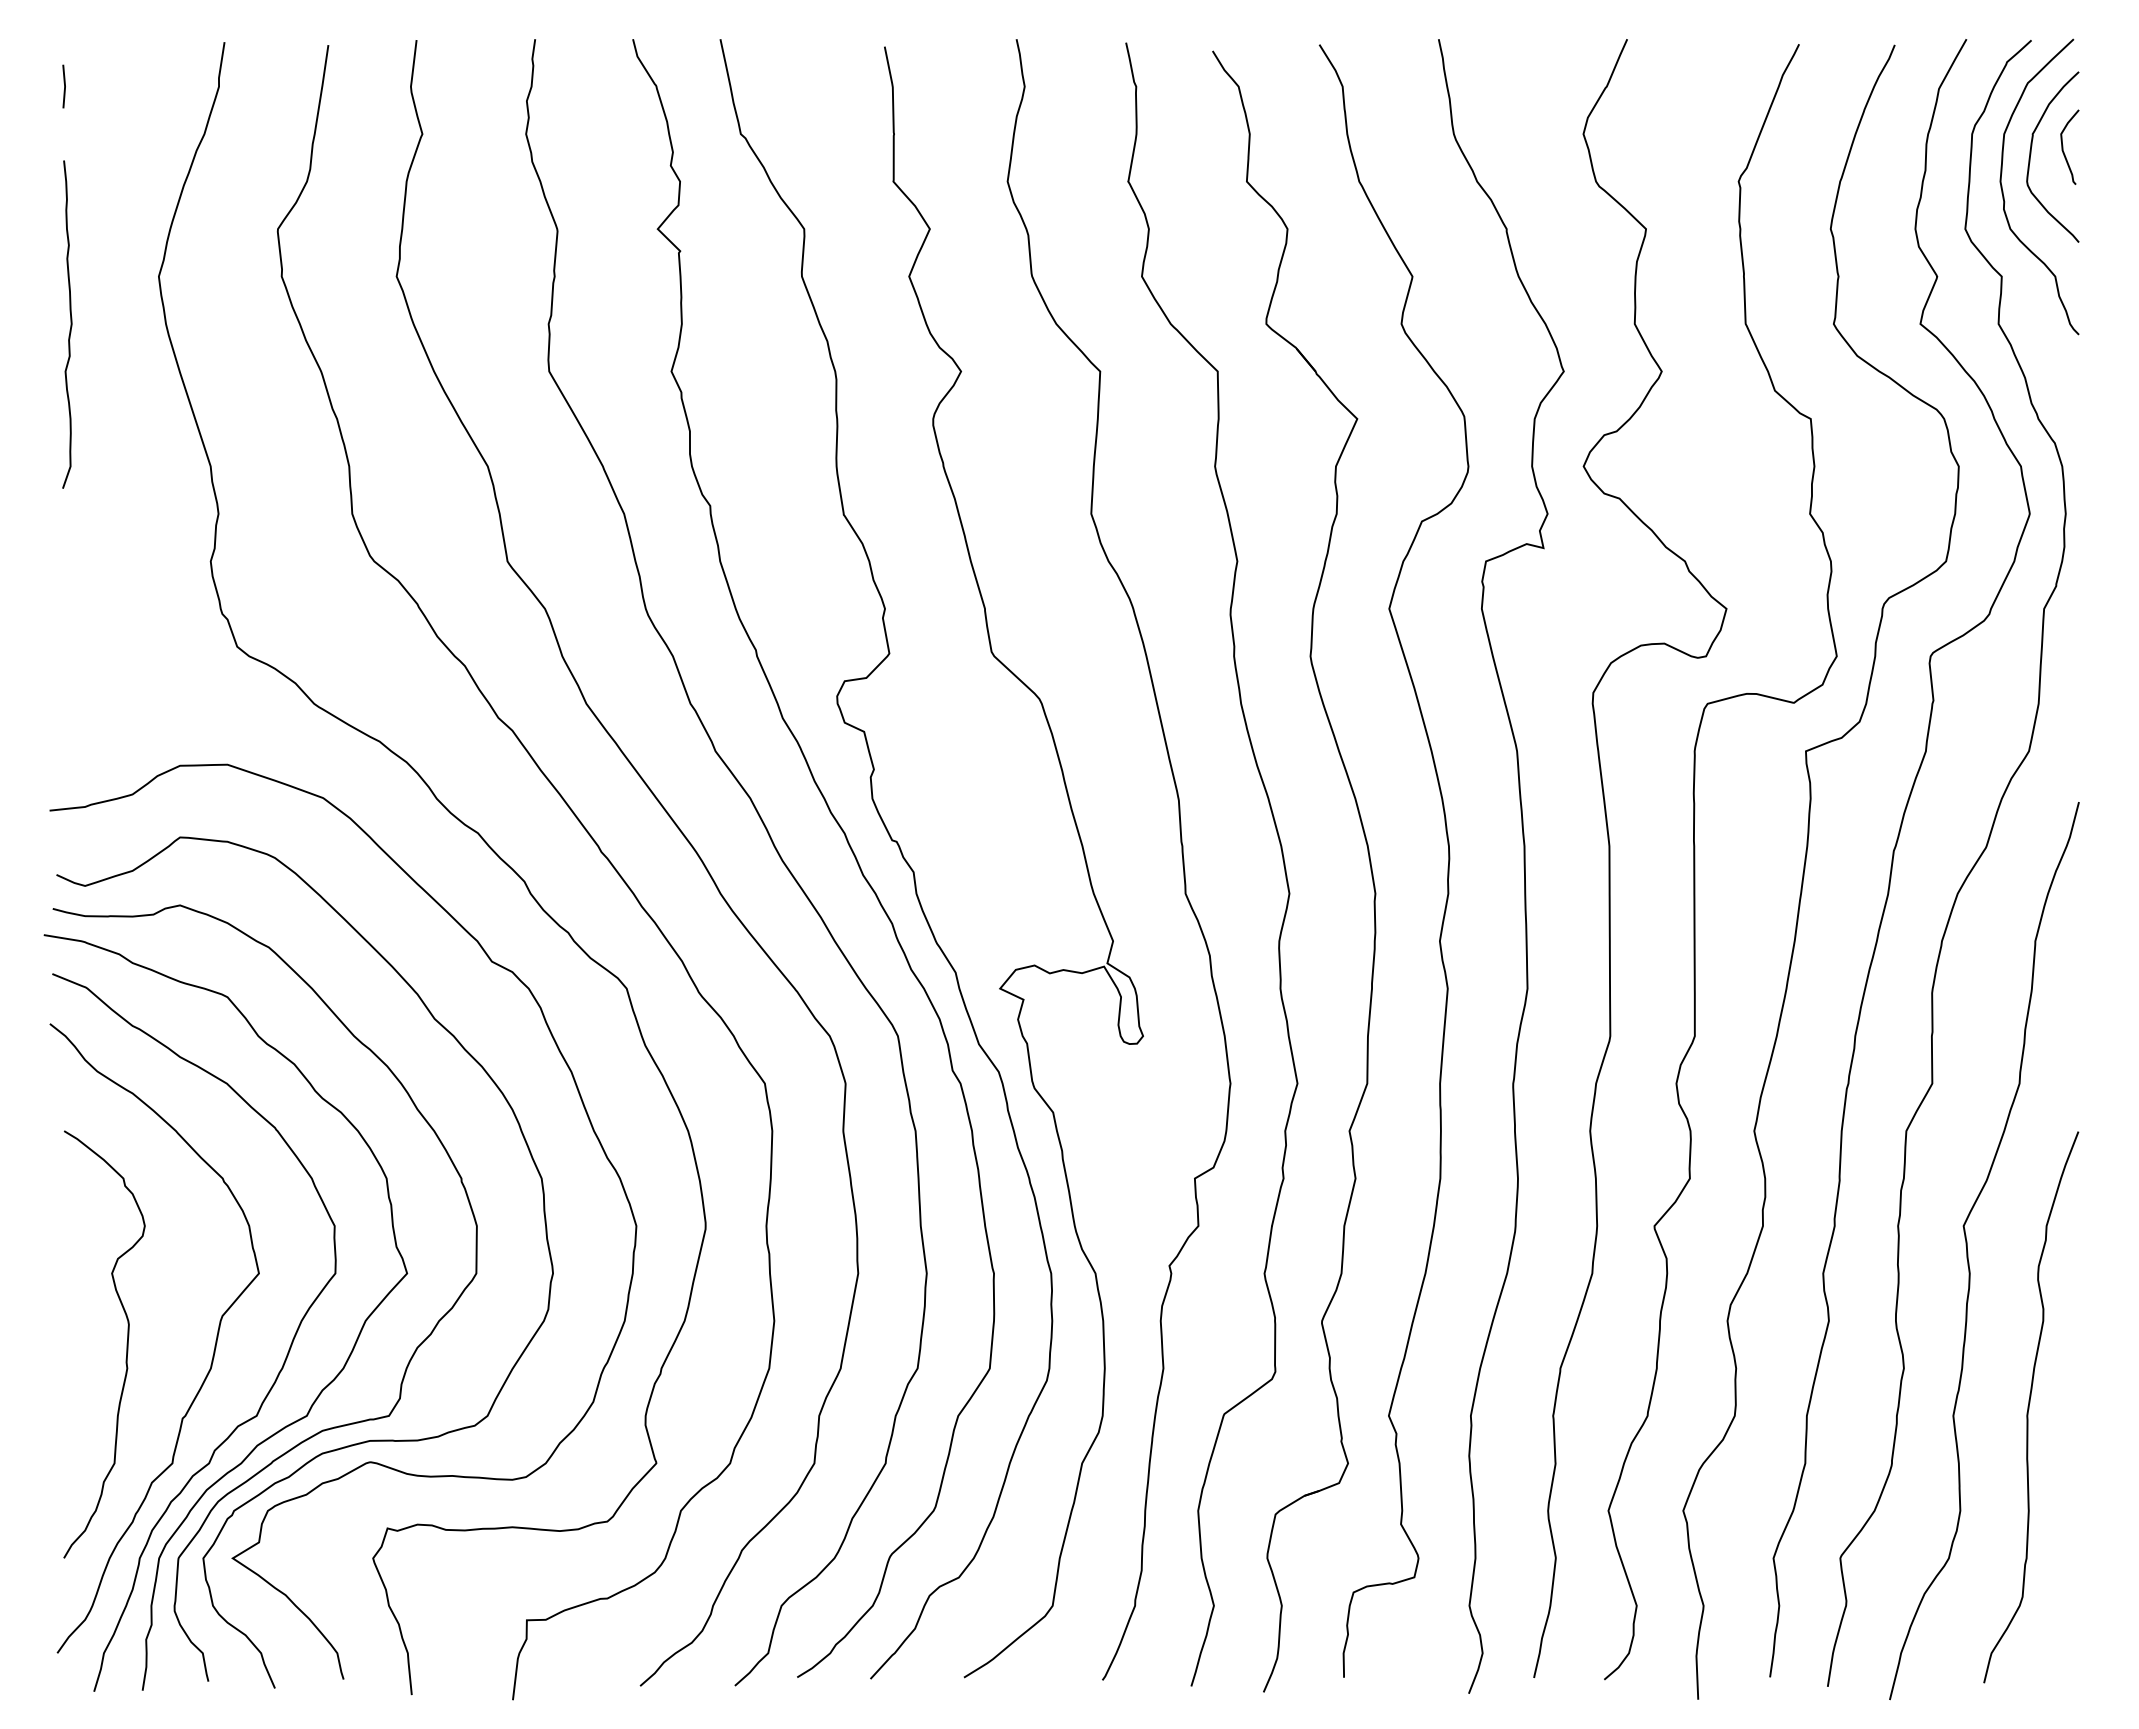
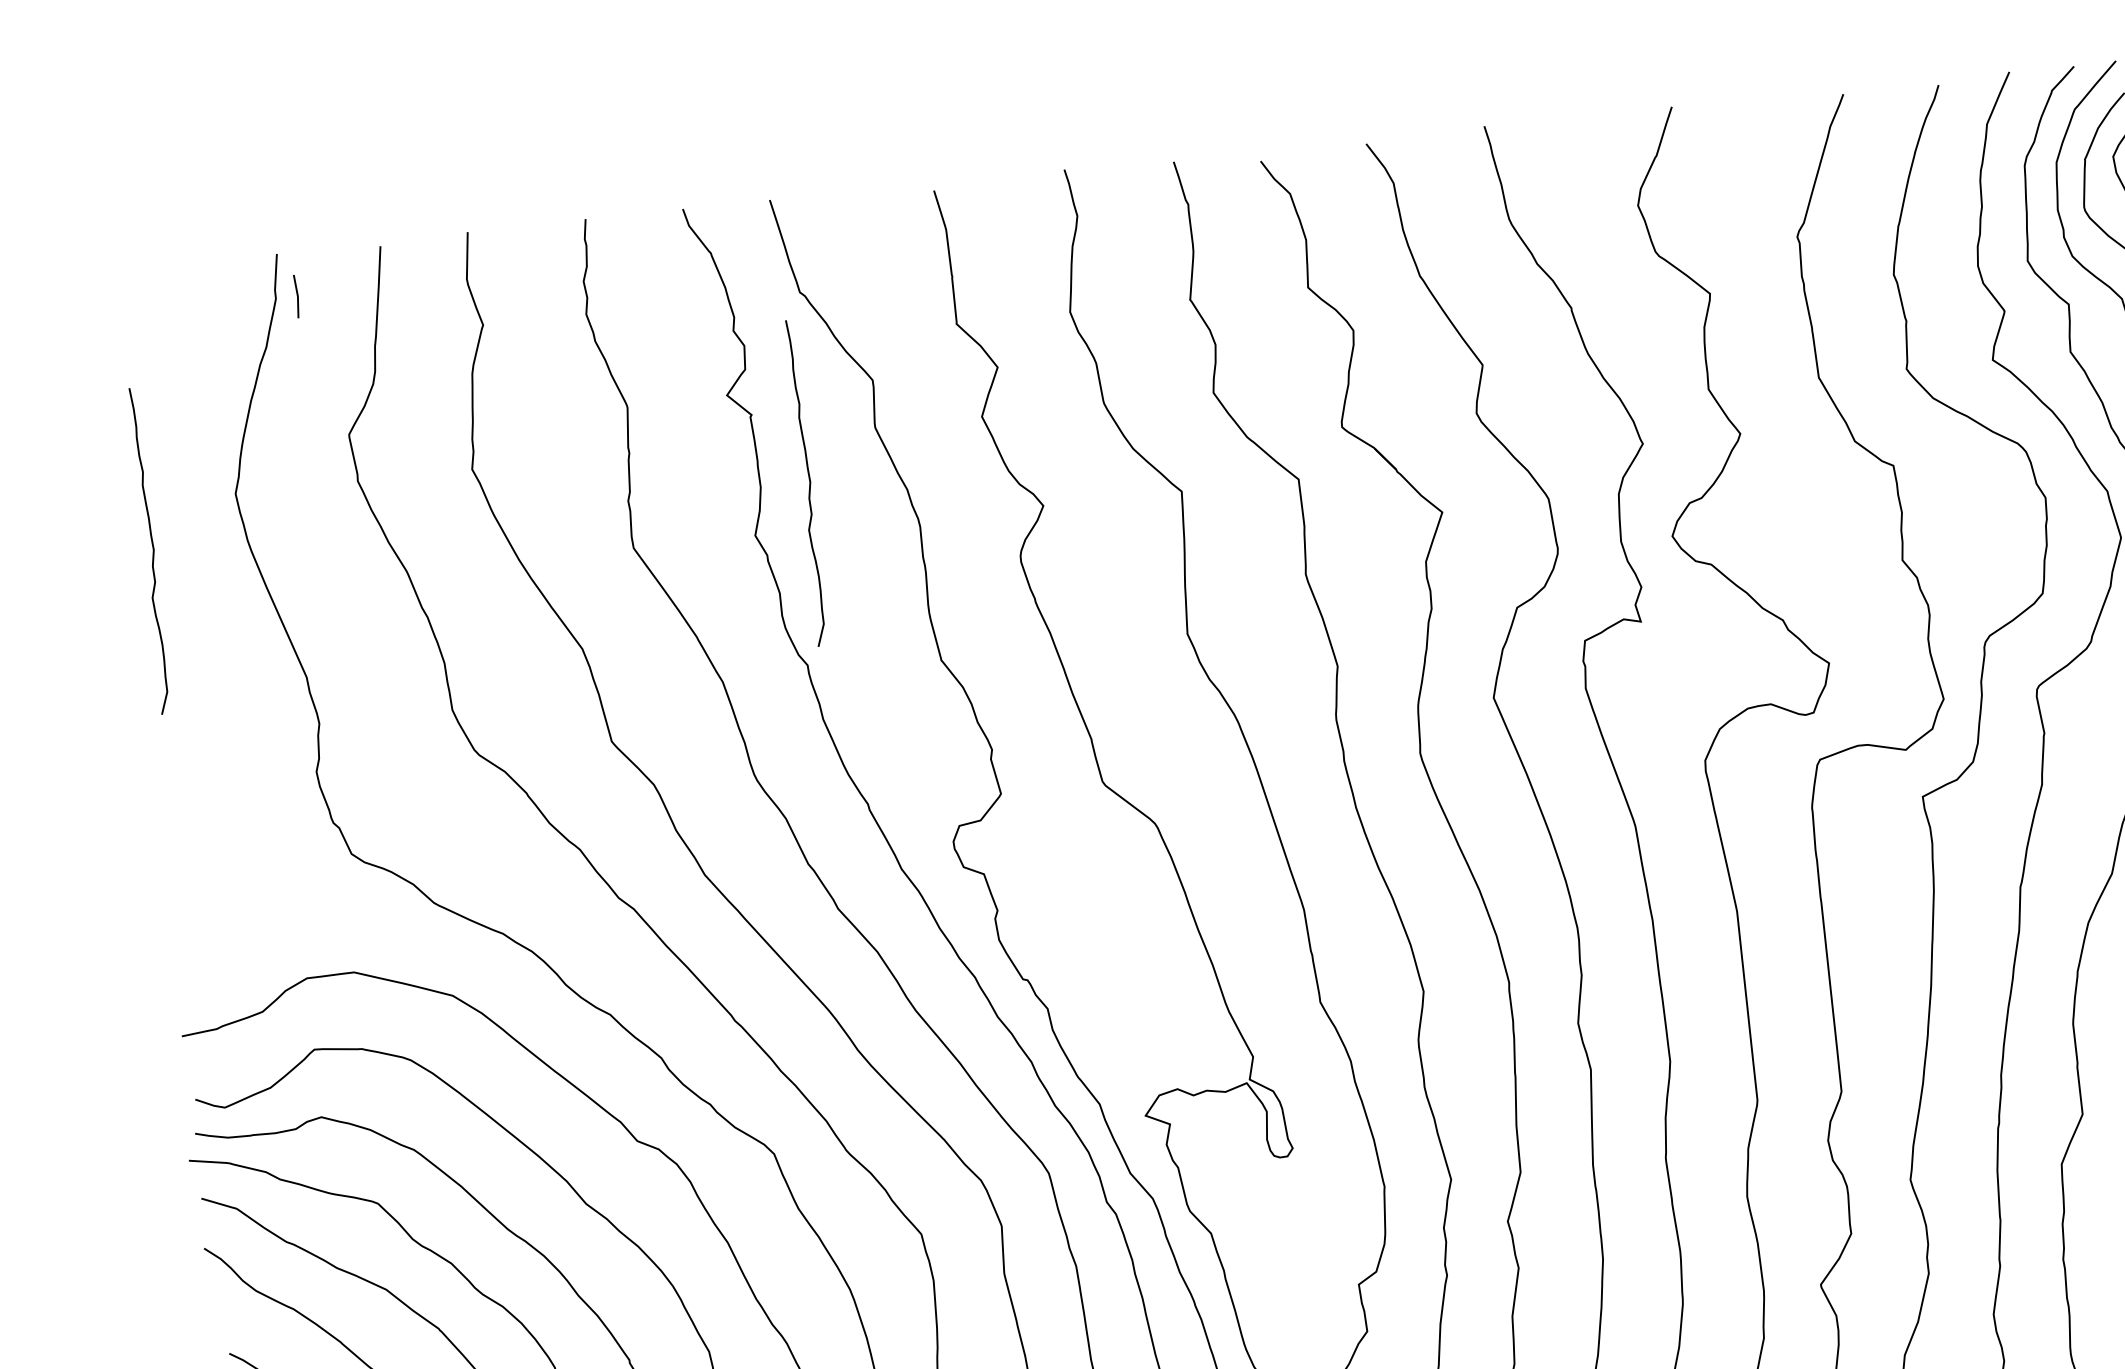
line: (64, 86) -> (297, 296), moved
curve: (730, 324) -> (809, 482), added

